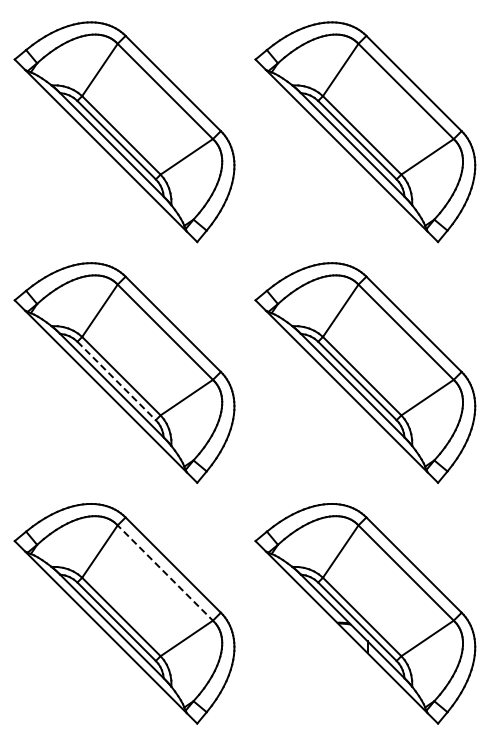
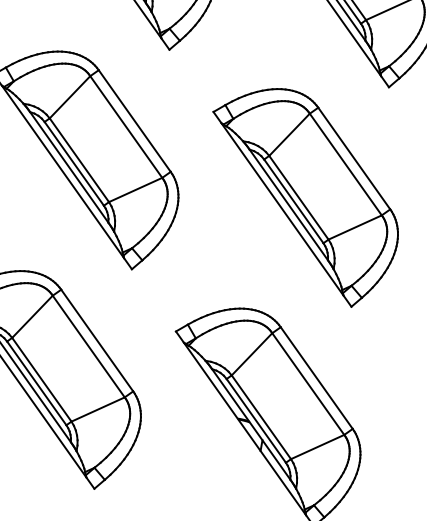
line: (116, 381) -> (74, 164), dashed -> solid
line: (165, 573) -> (88, 346), dashed -> solid

